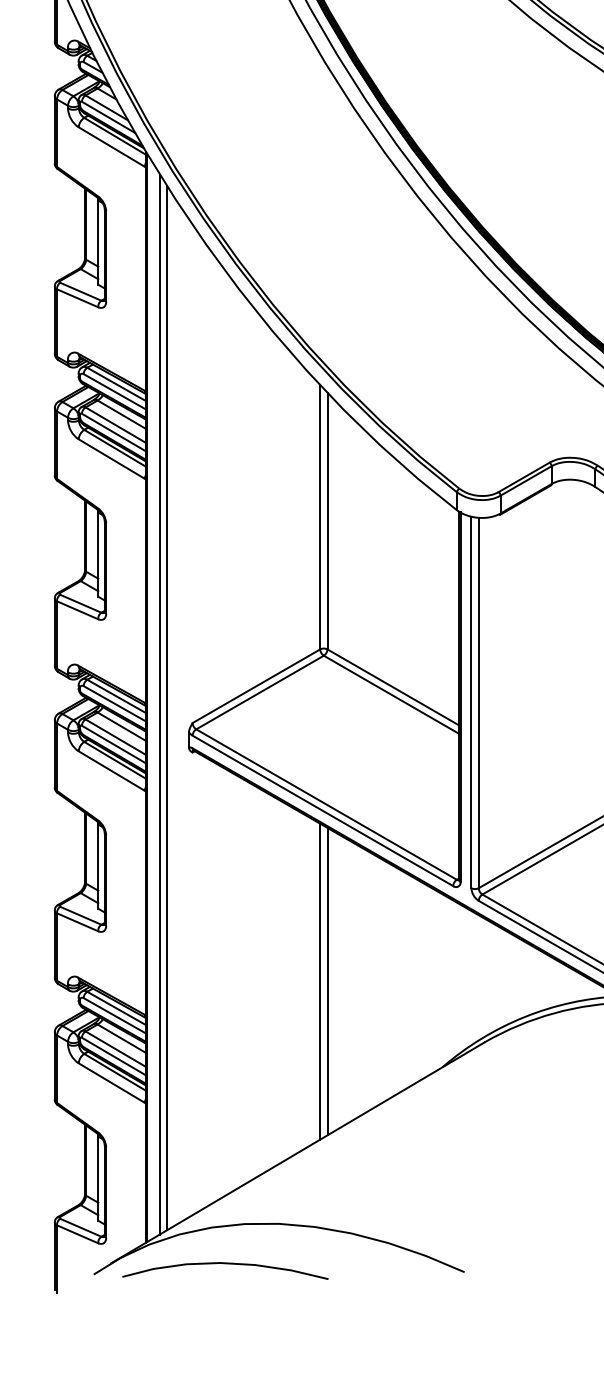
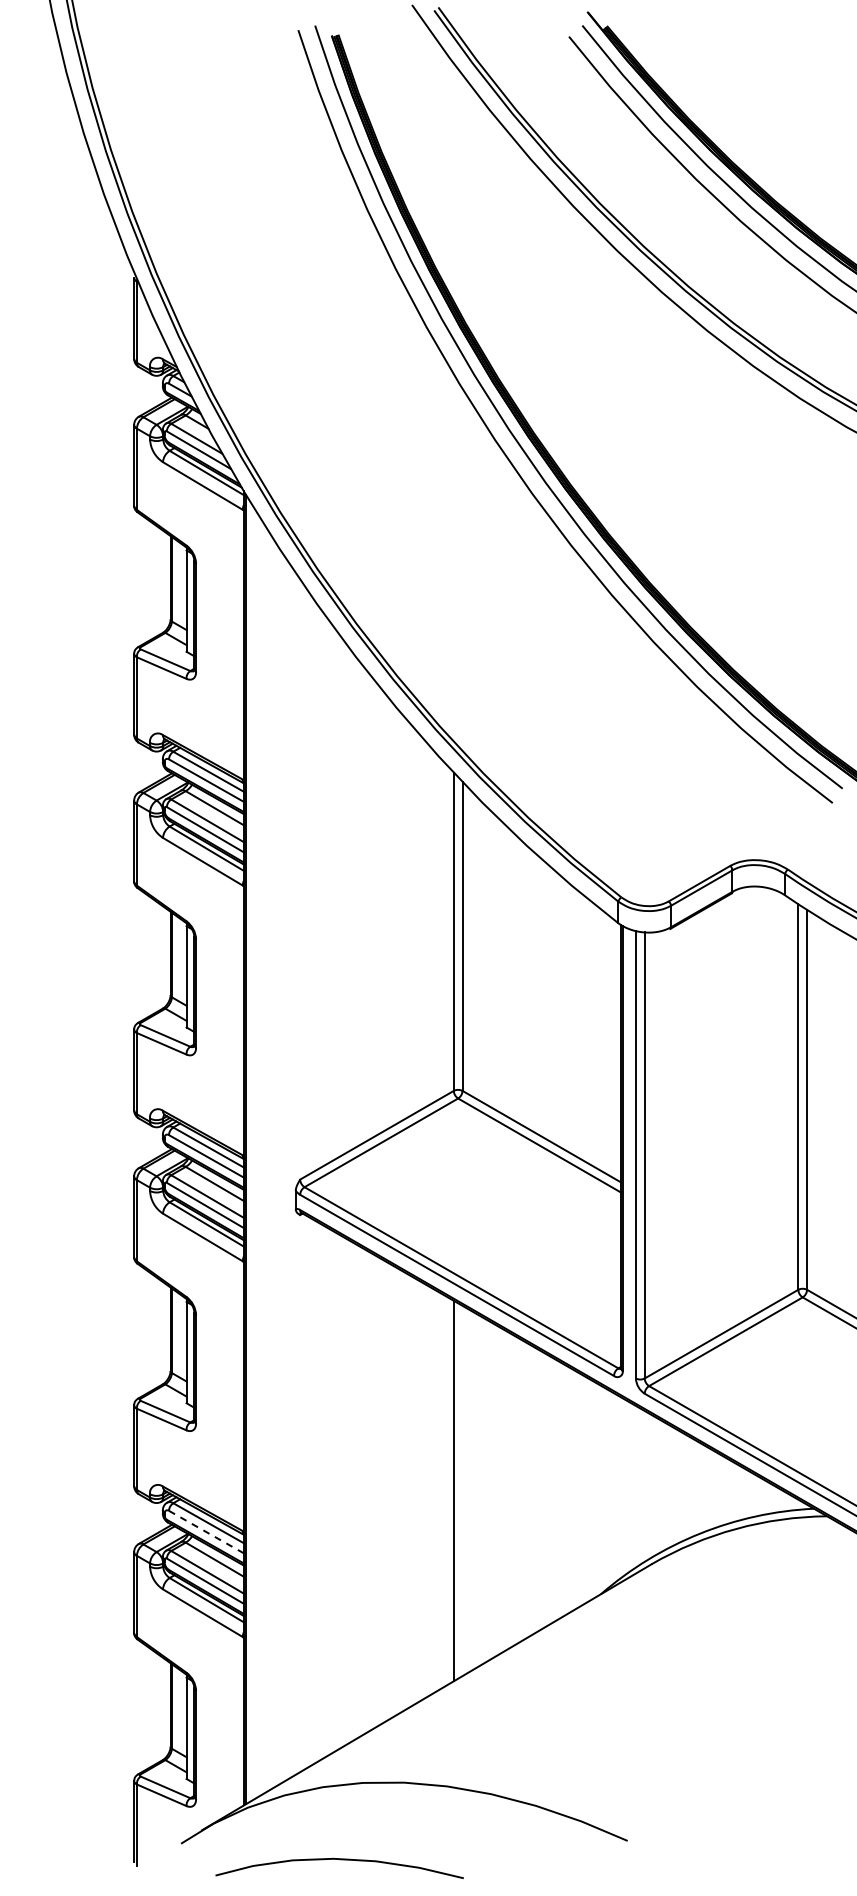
line: (159, 704) -> (260, 1157), removed
line: (167, 708) -> (269, 1161), removed
line: (327, 981) -> (462, 1490), removed
line: (114, 1015) -> (206, 1531), solid -> dashed
curve: (225, 1264) -> (339, 1860), moved

